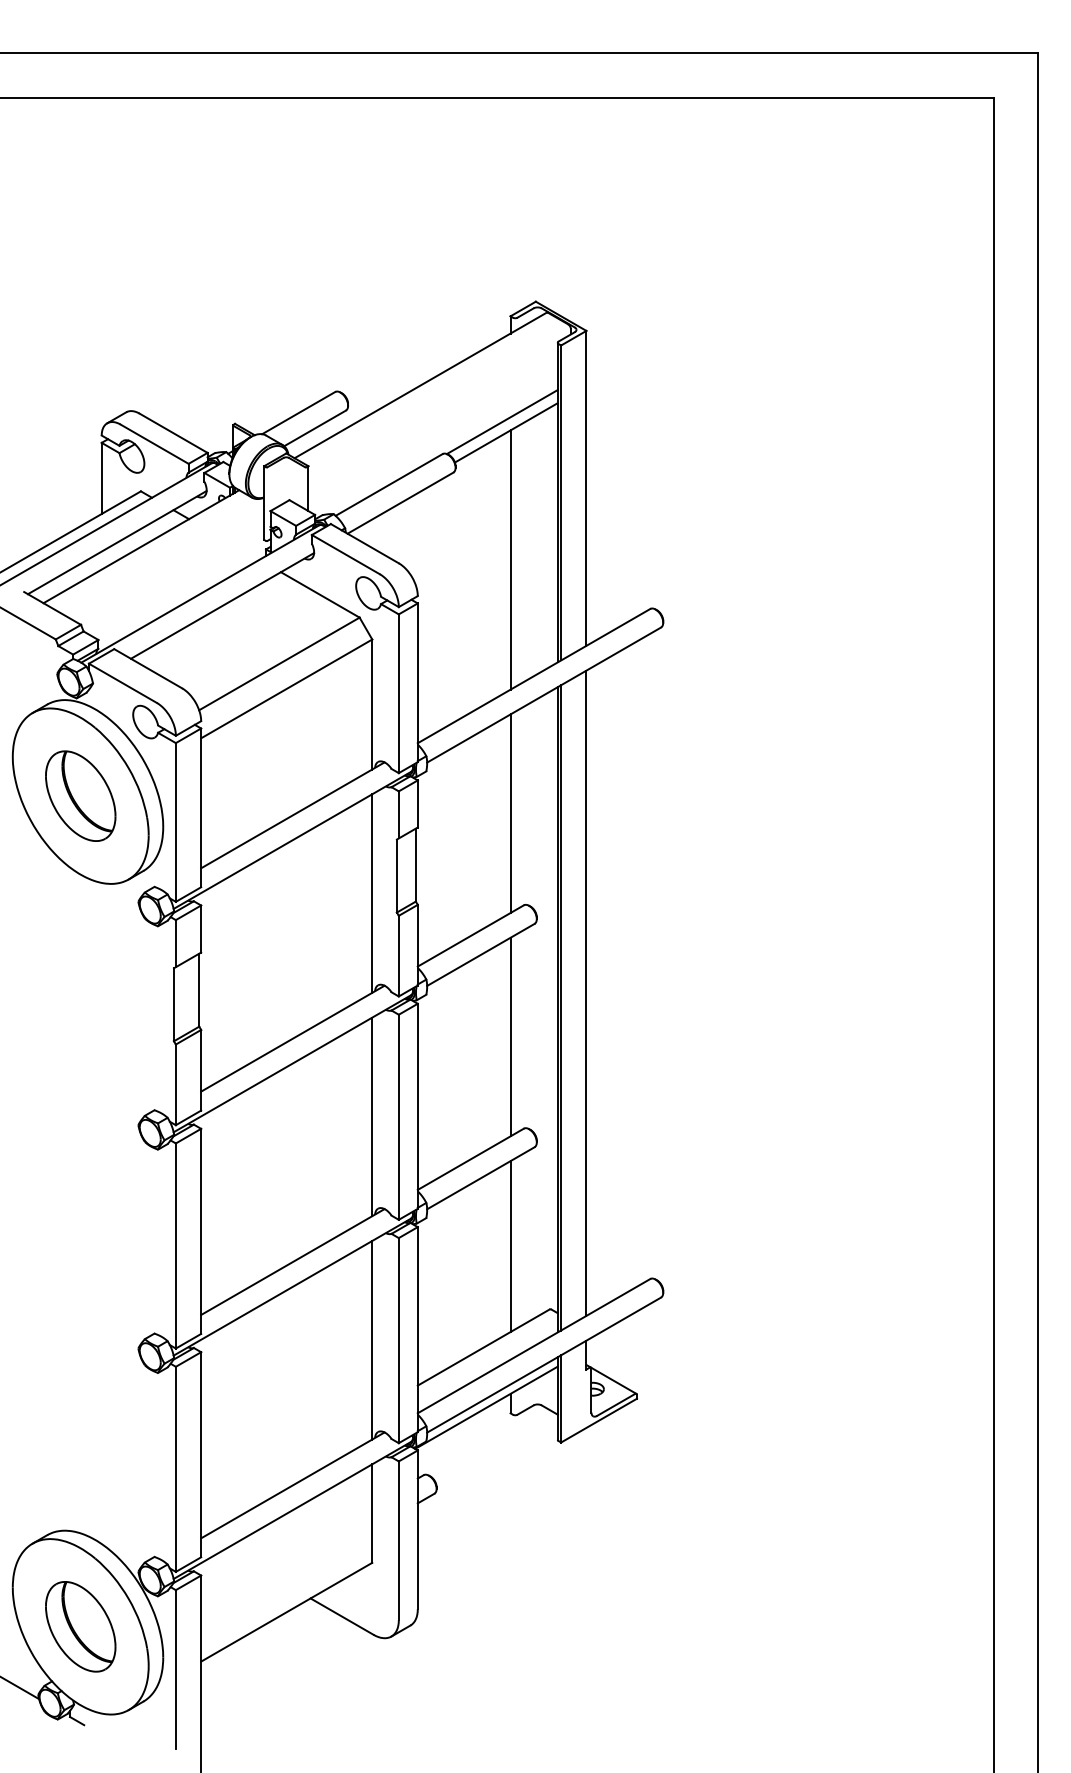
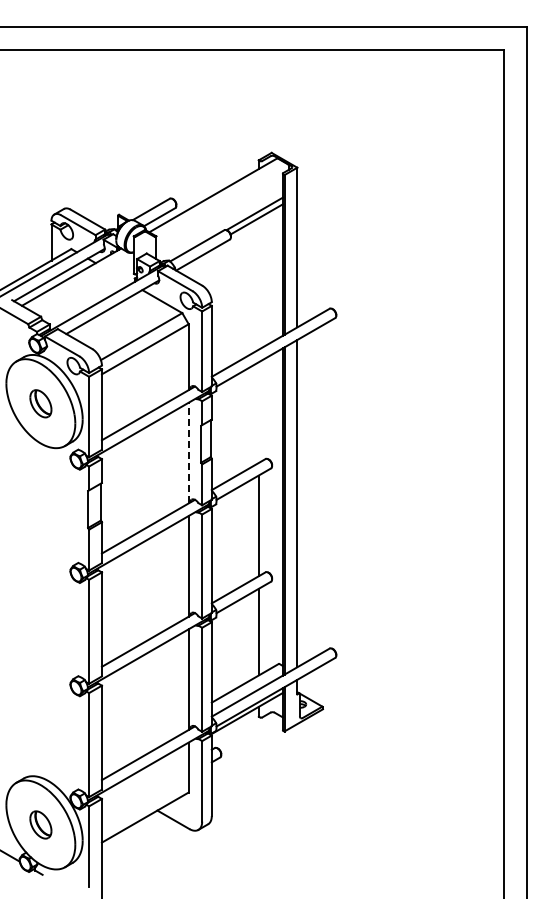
line: (509, 559) -> (258, 283), removed
part: (80, 795) -> (40, 403), size x0.6
line: (509, 813) -> (258, 412), removed
line: (371, 892) -> (188, 452), solid -> dashed
part: (80, 1625) -> (40, 824), size x0.6

